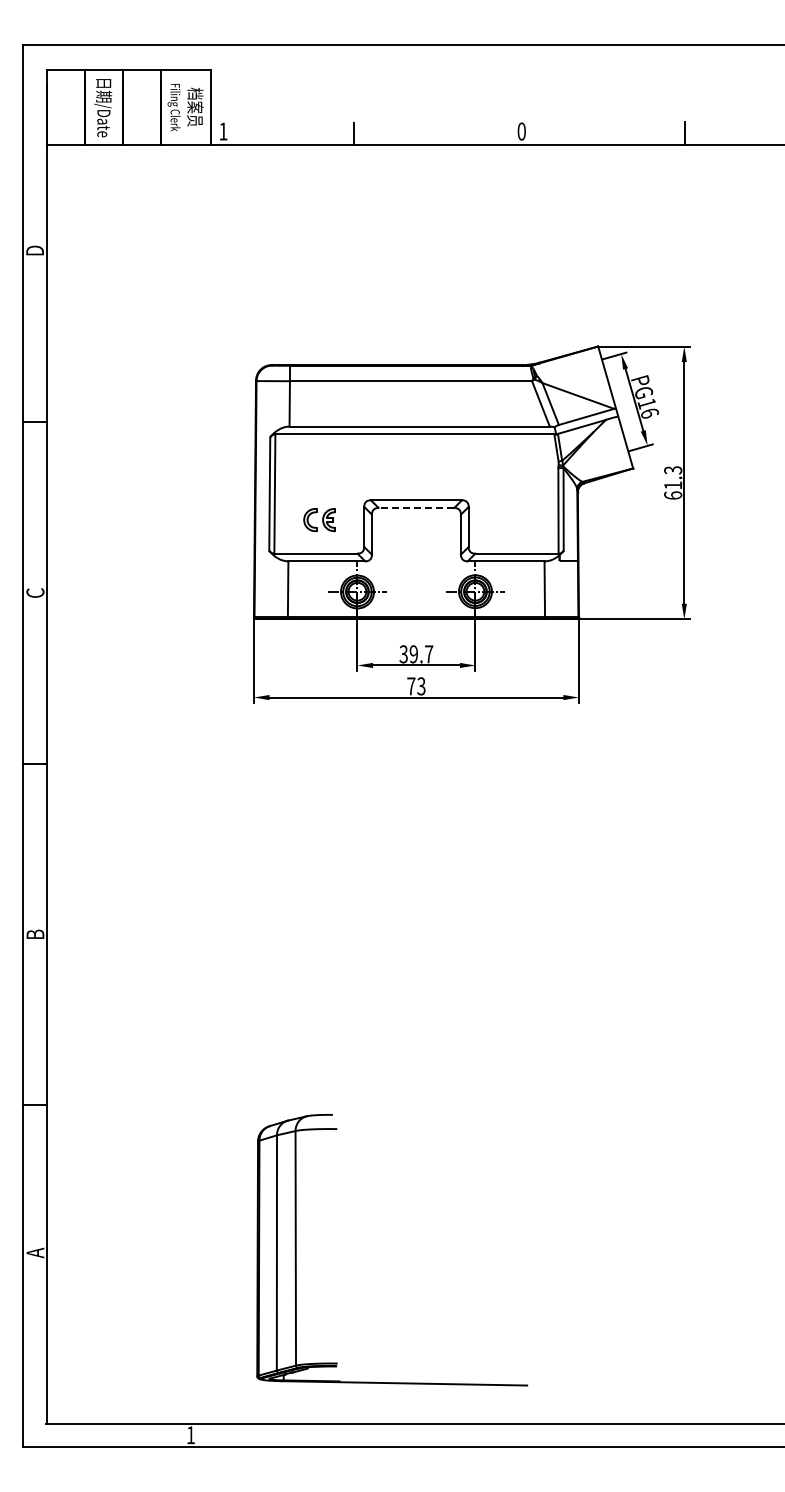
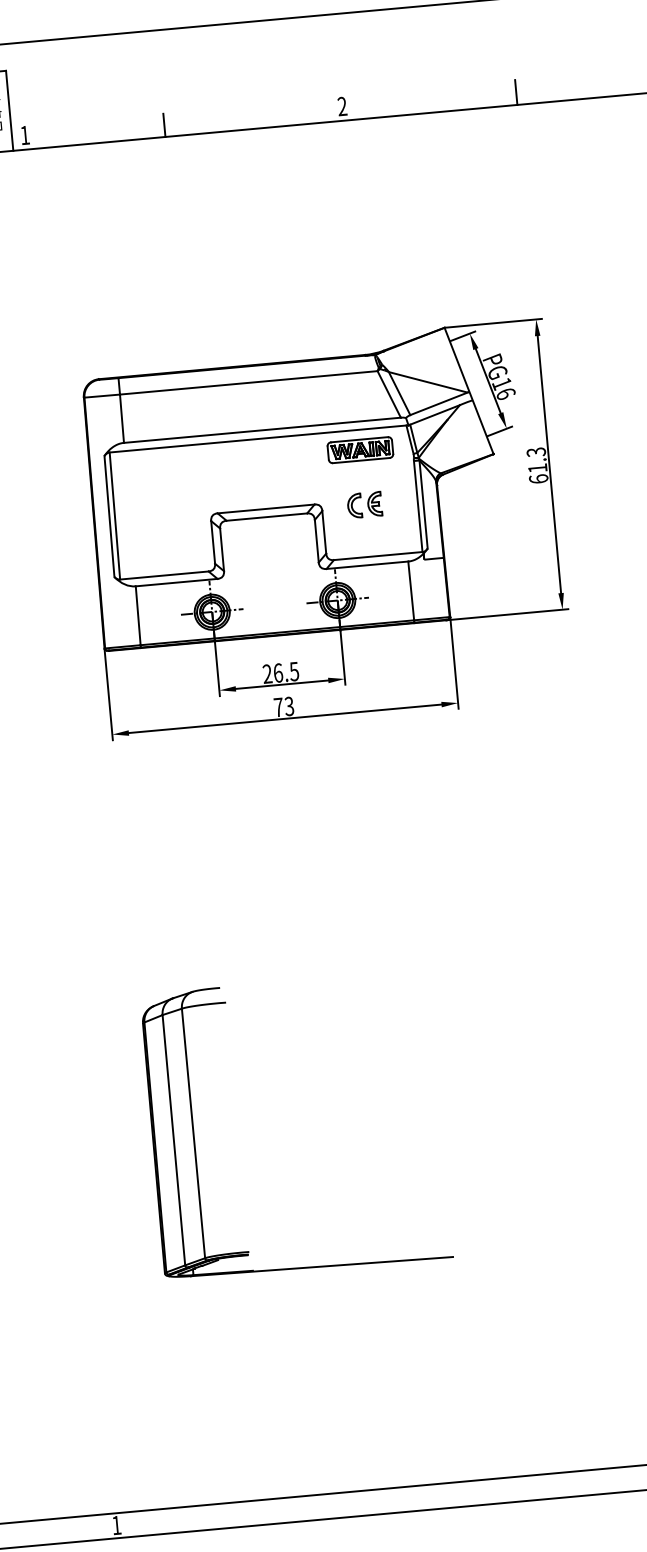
text: (521, 131) -> (342, 106), 0 -> 2
part: (509, 453) -> (360, 450), added
line: (416, 507) -> (266, 516), dashed -> solid
part: (319, 520) -> (364, 505), moved
text: (416, 654) -> (281, 673), 39.7 -> 26.5
part: (296, 1250) -> (194, 1135), moved

